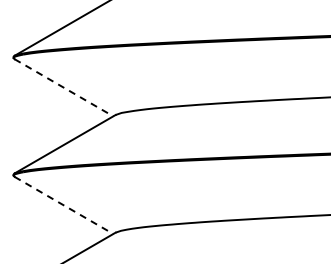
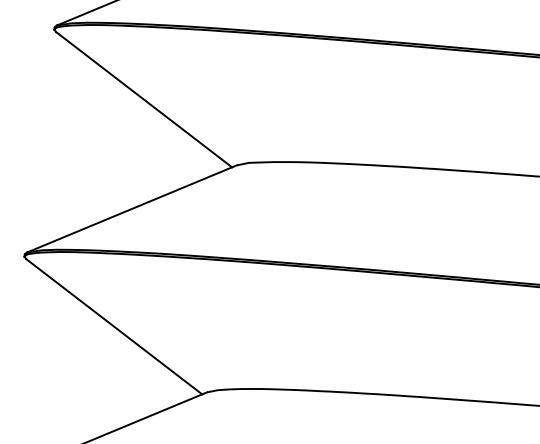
line: (64, 88) -> (144, 101), dashed -> solid
line: (64, 205) -> (115, 326), dashed -> solid

